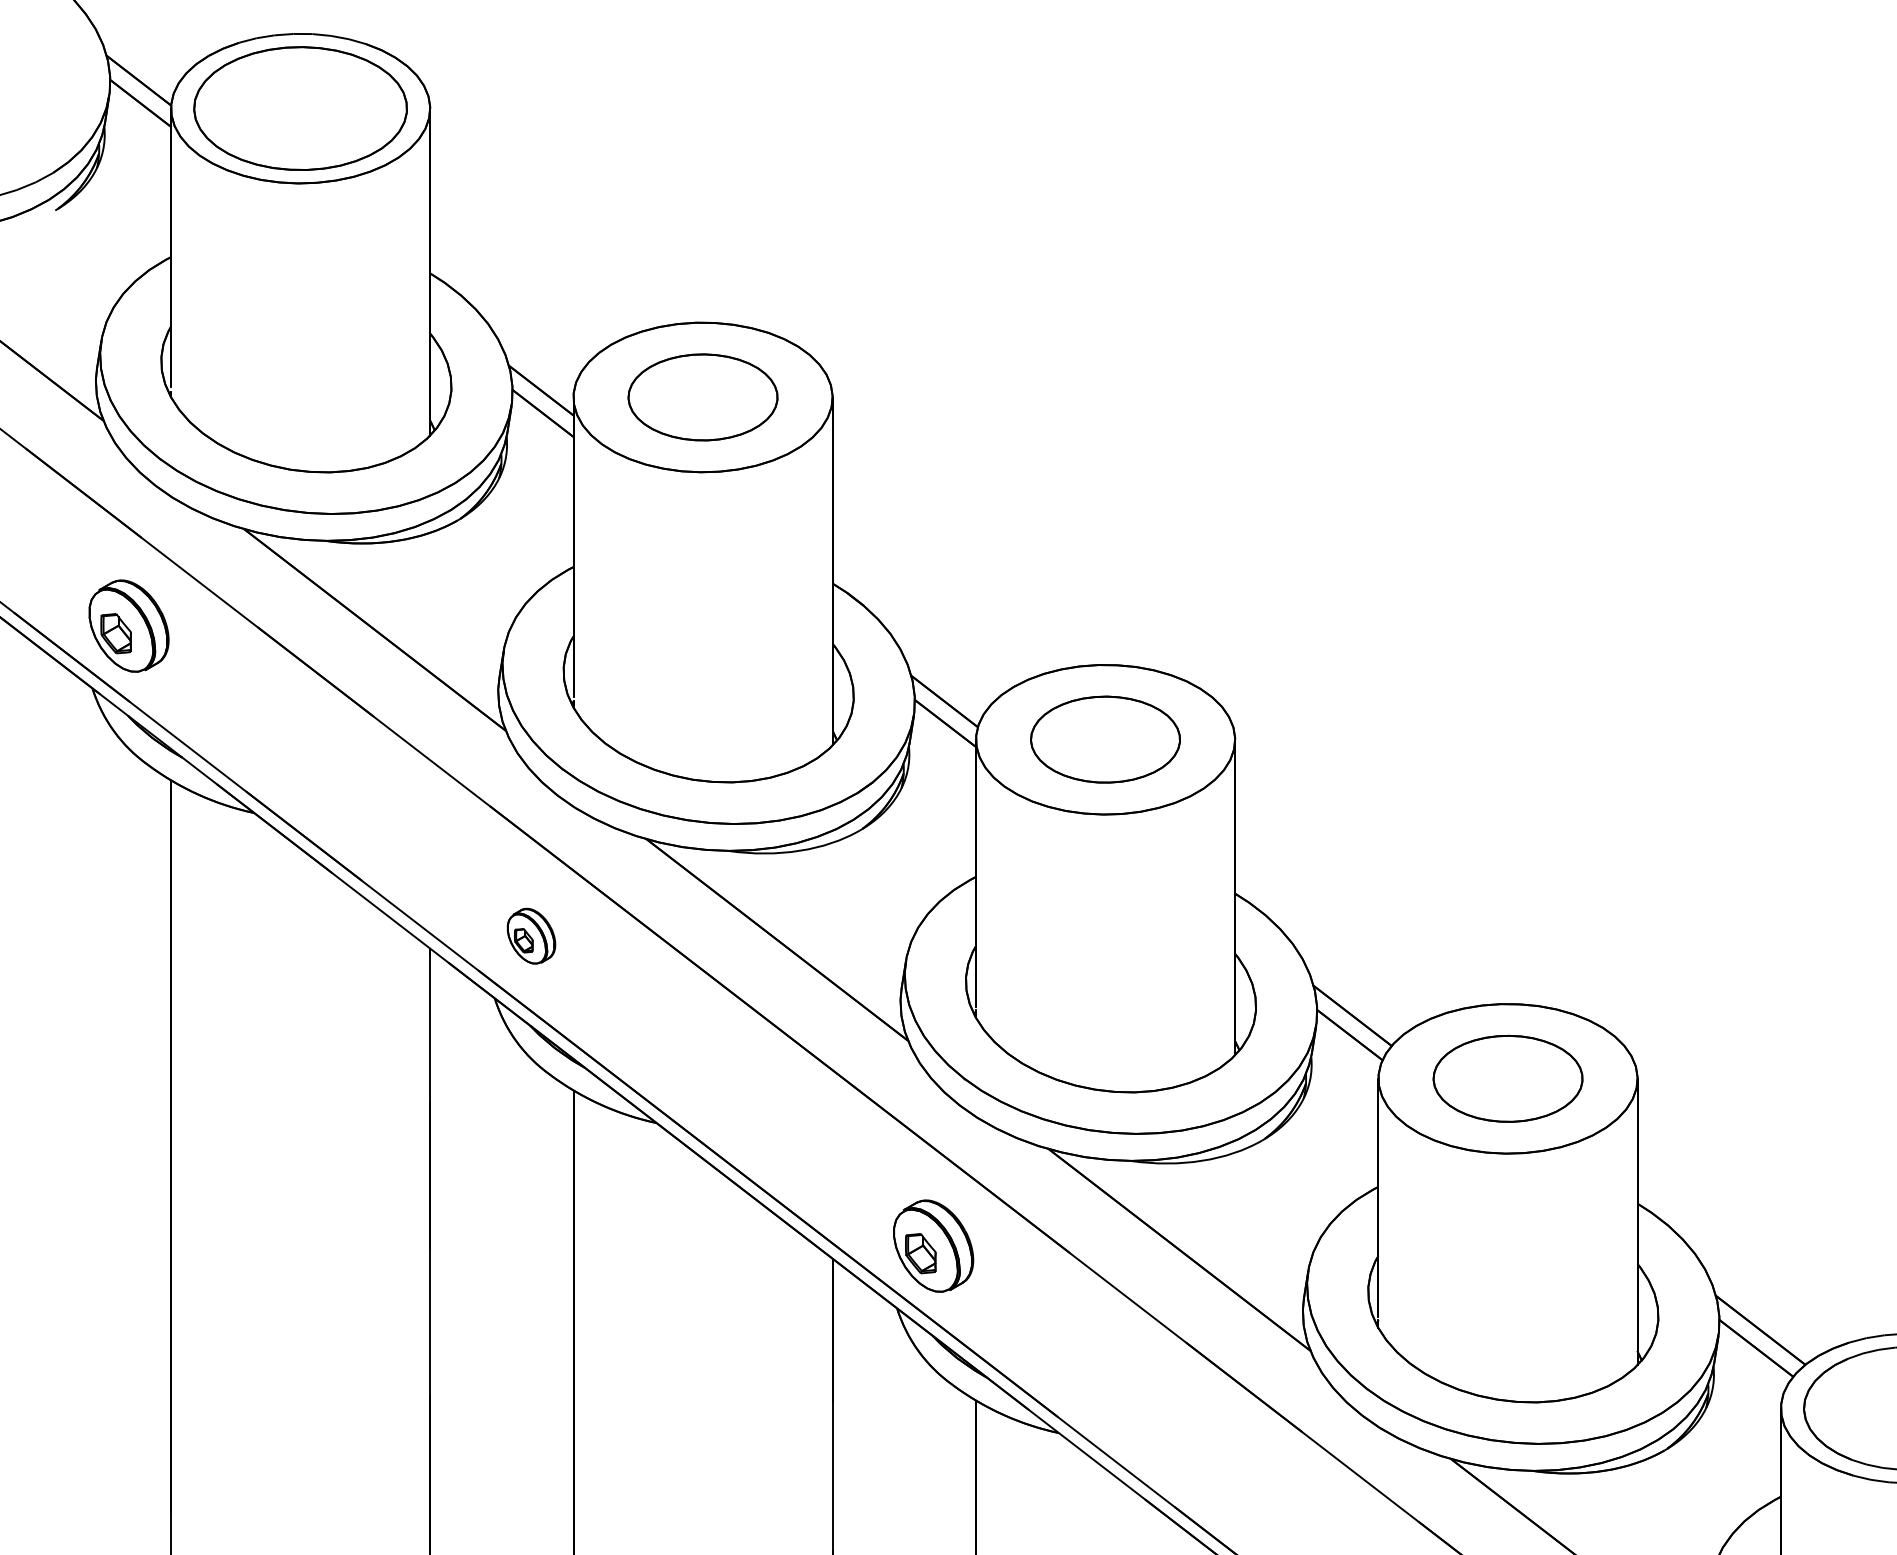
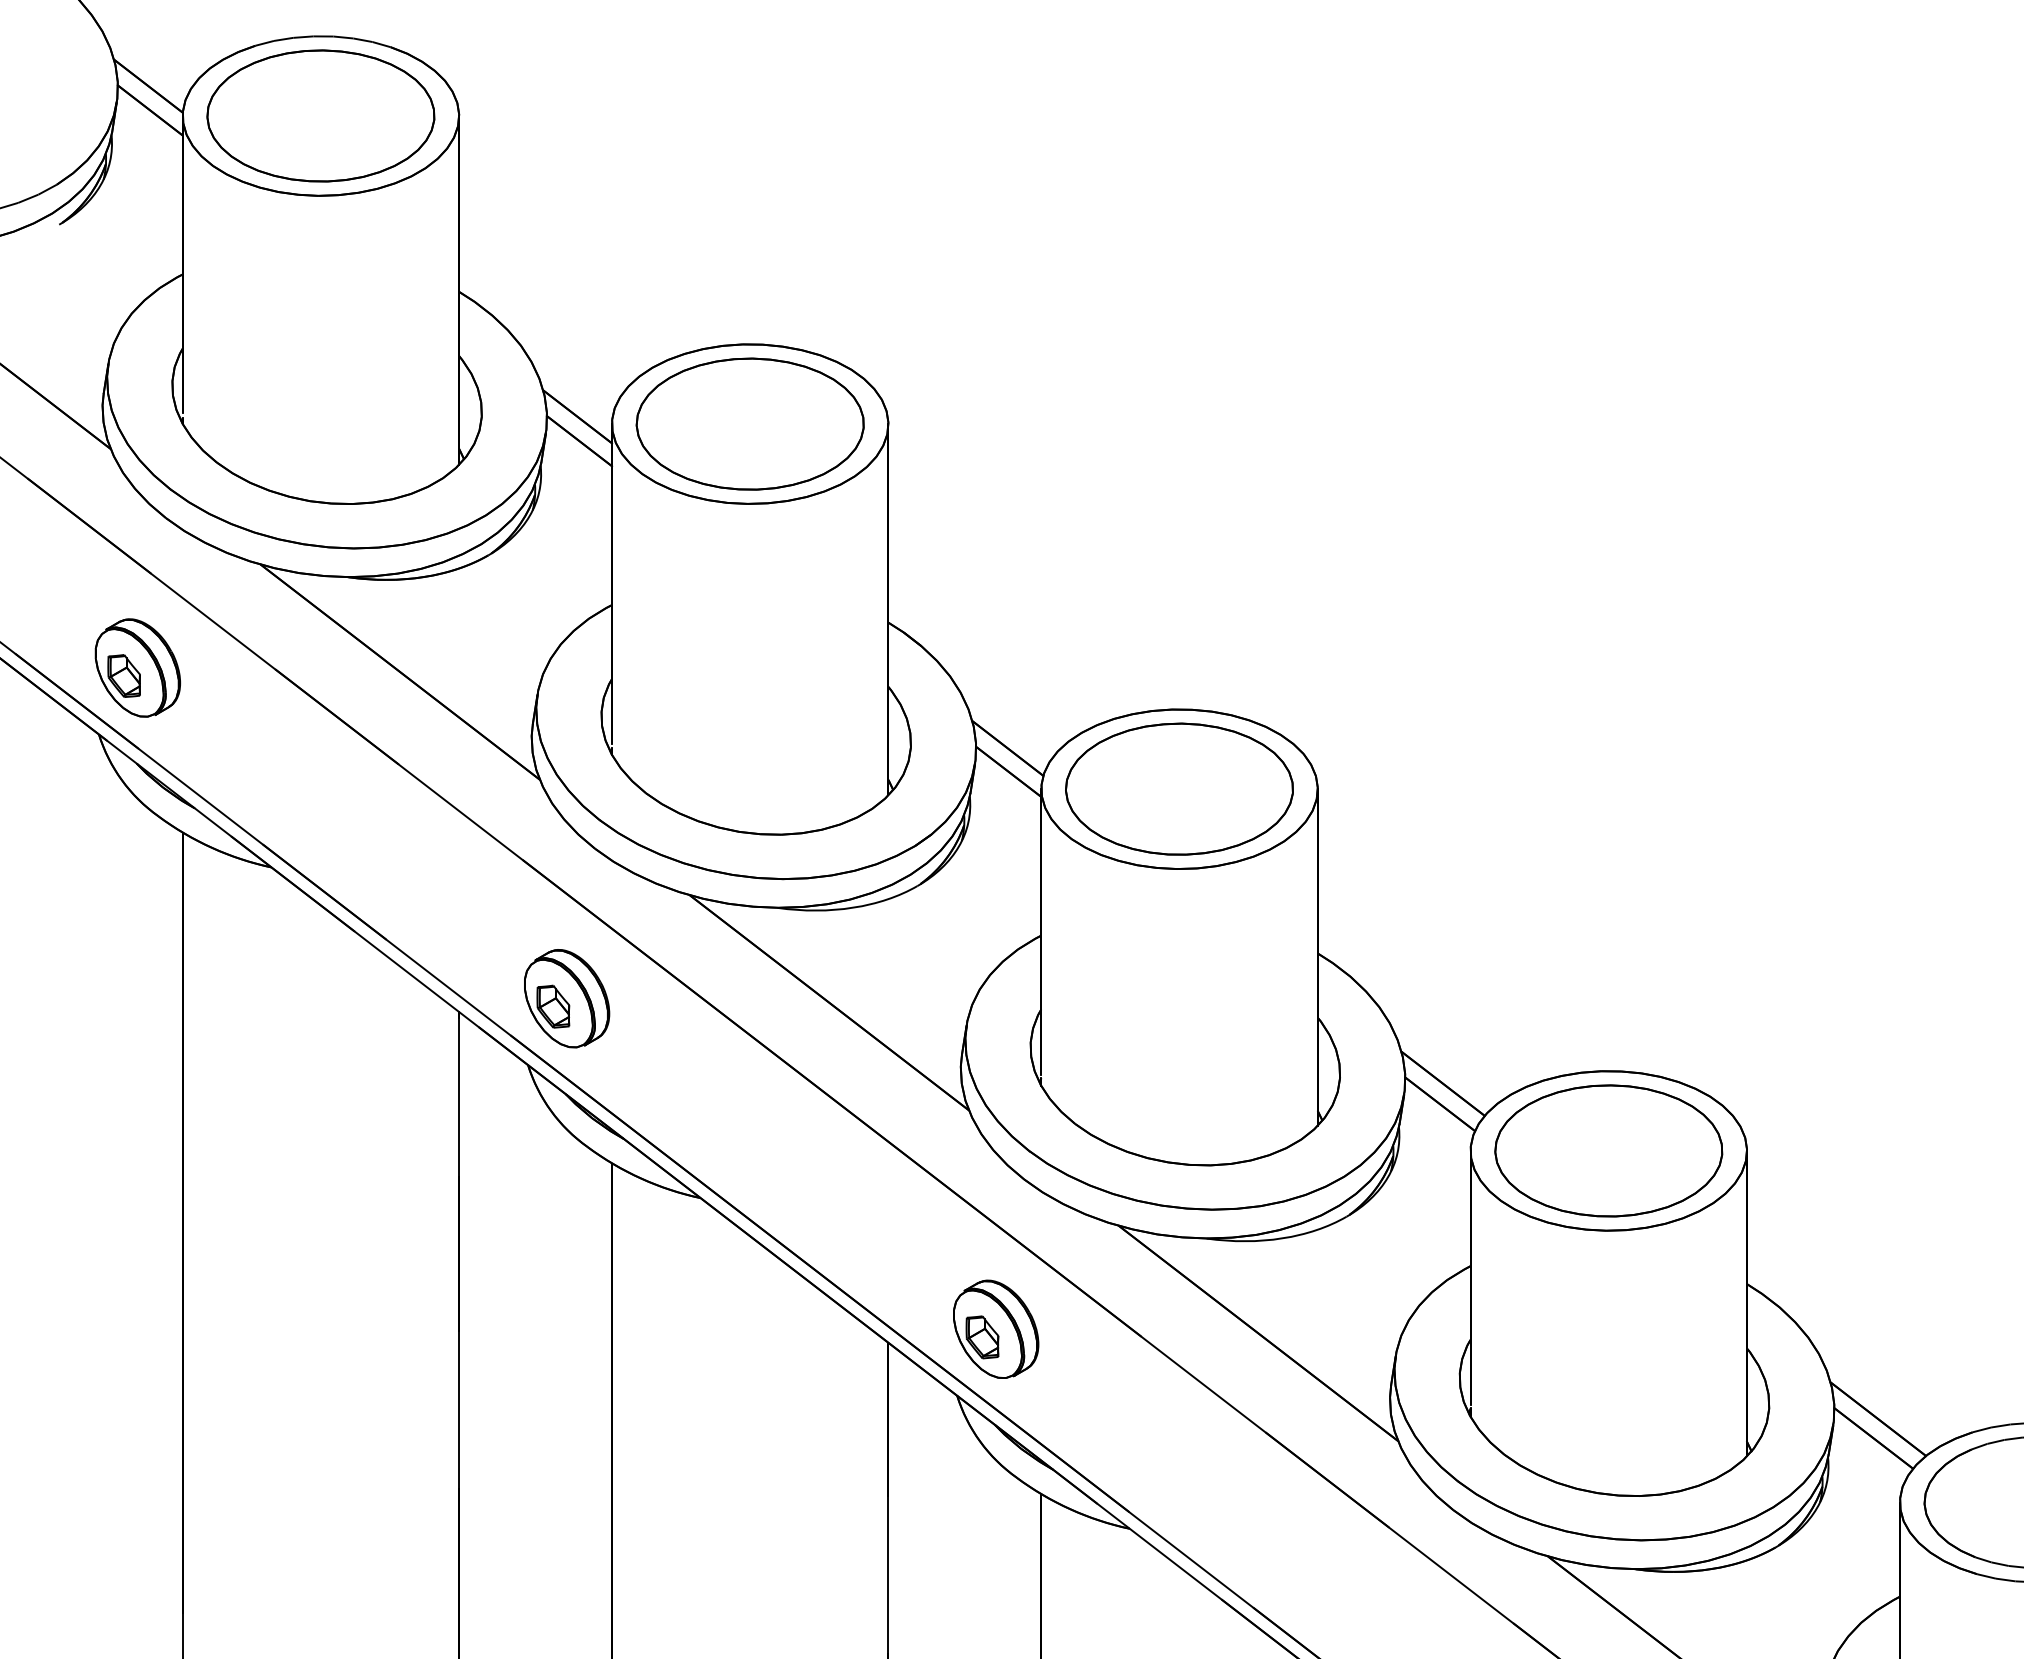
part: (702, 396) -> (749, 423), size x1.43
part: (1105, 739) -> (1179, 788), size x1.43
part: (531, 935) -> (567, 998), size x1.67
part: (1507, 1078) -> (1608, 1150), size x1.43

